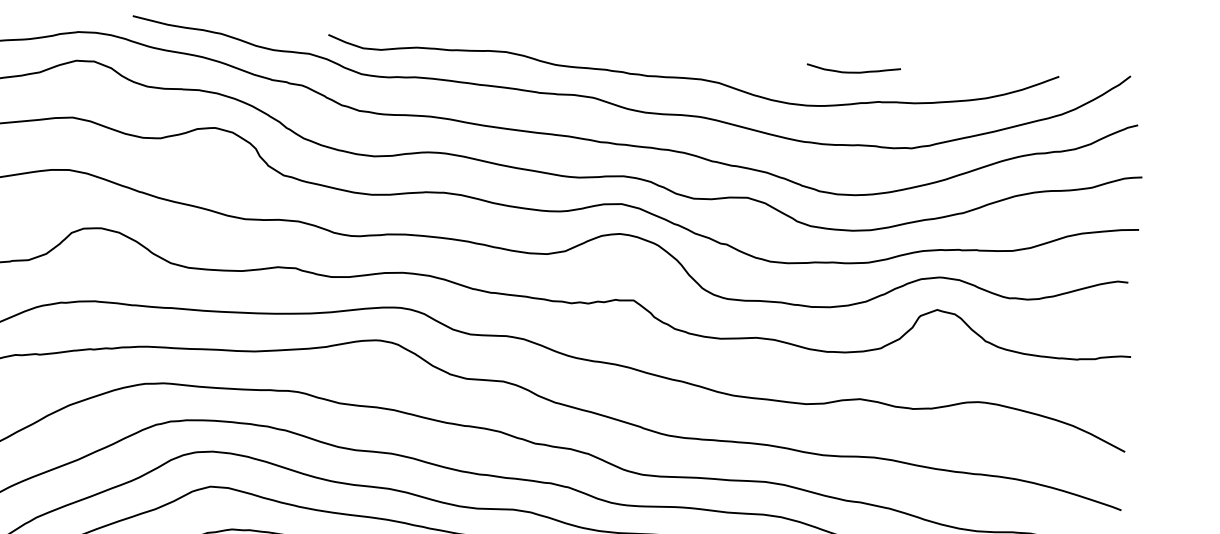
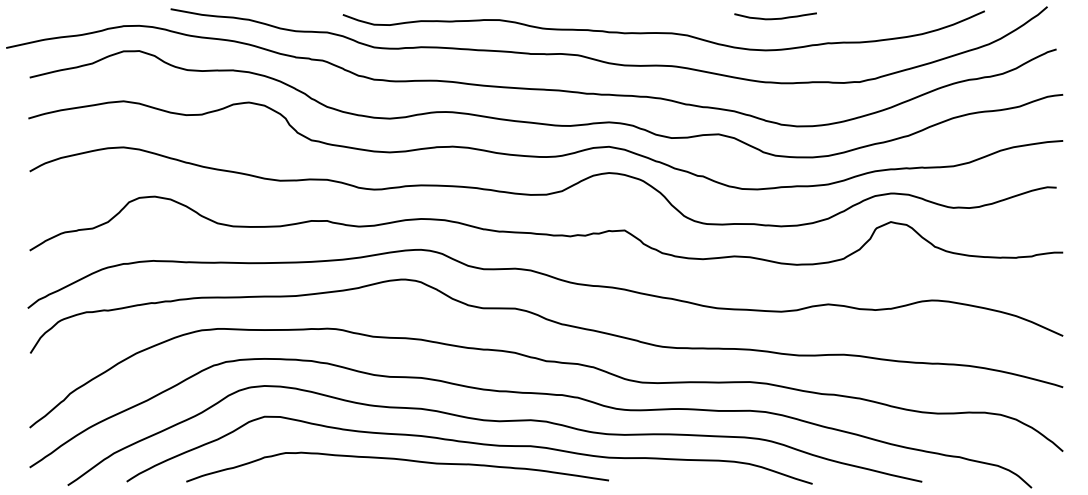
curve: (853, 72) -> (775, 18), moved

